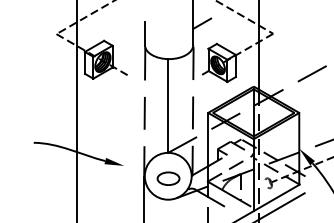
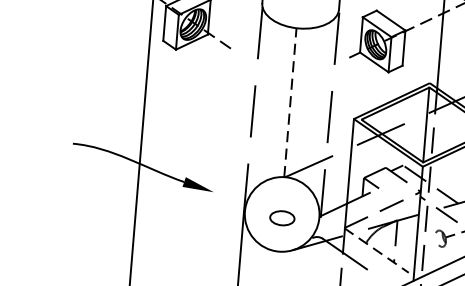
line: (167, 105) -> (290, 101), solid -> dashed
part: (168, 178) -> (282, 217), size x0.7
line: (229, 193) -> (377, 249), solid -> dashed

